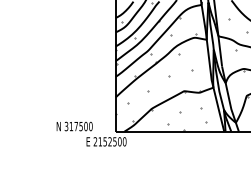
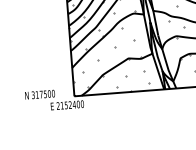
text: (114, 141) -> (73, 104), 2152500 -> 2152400

